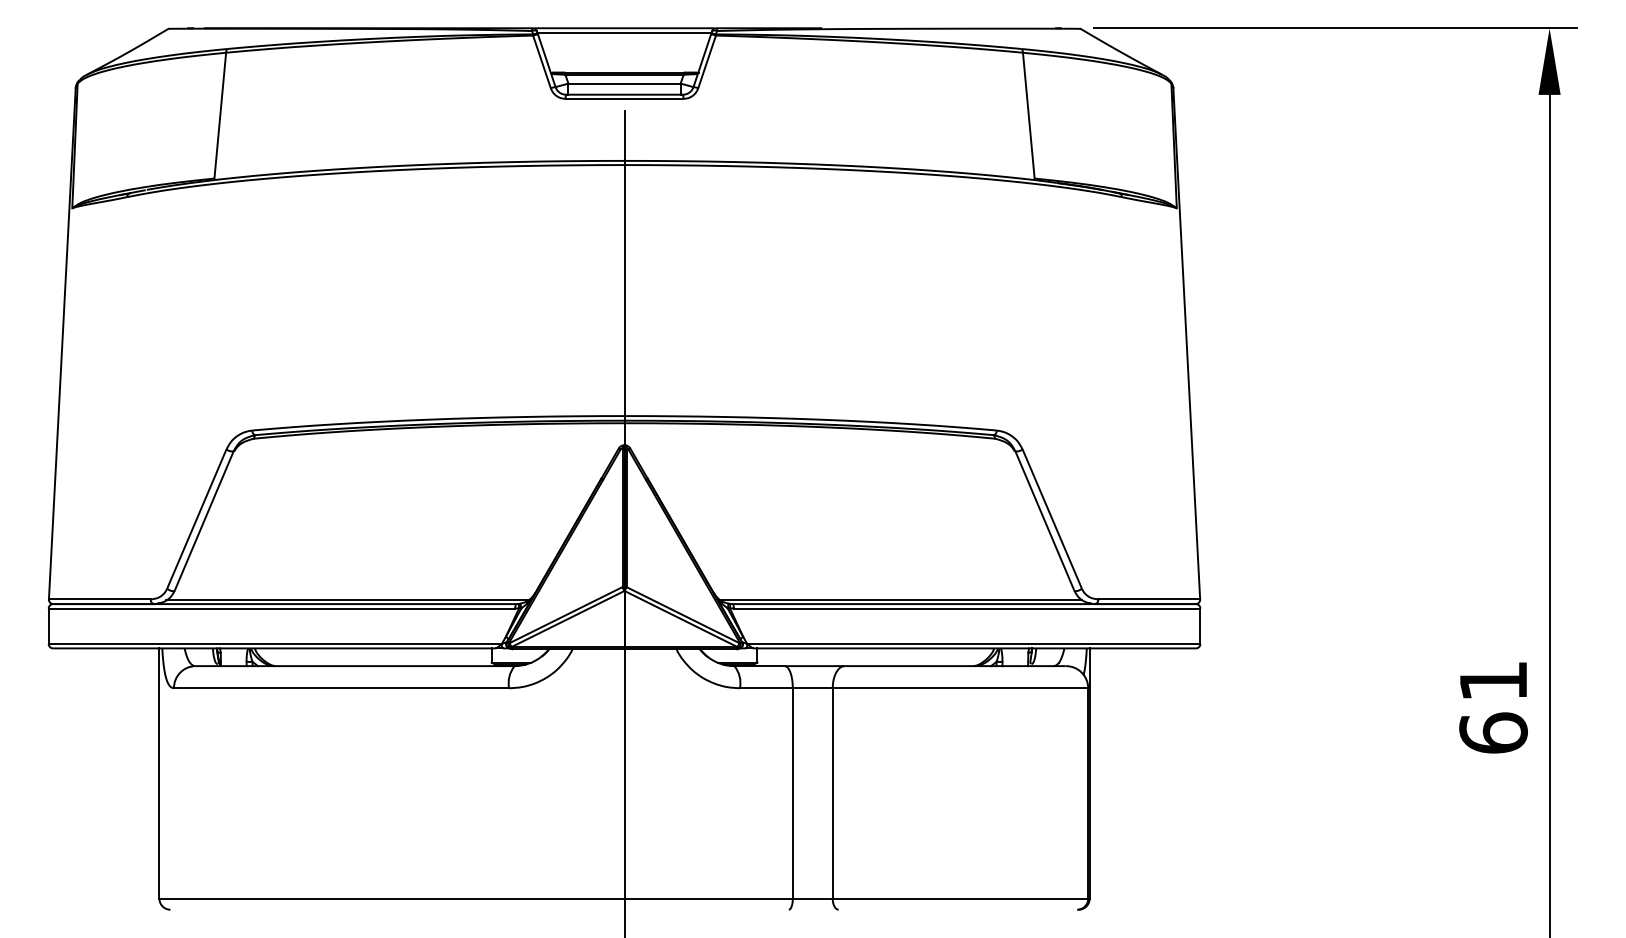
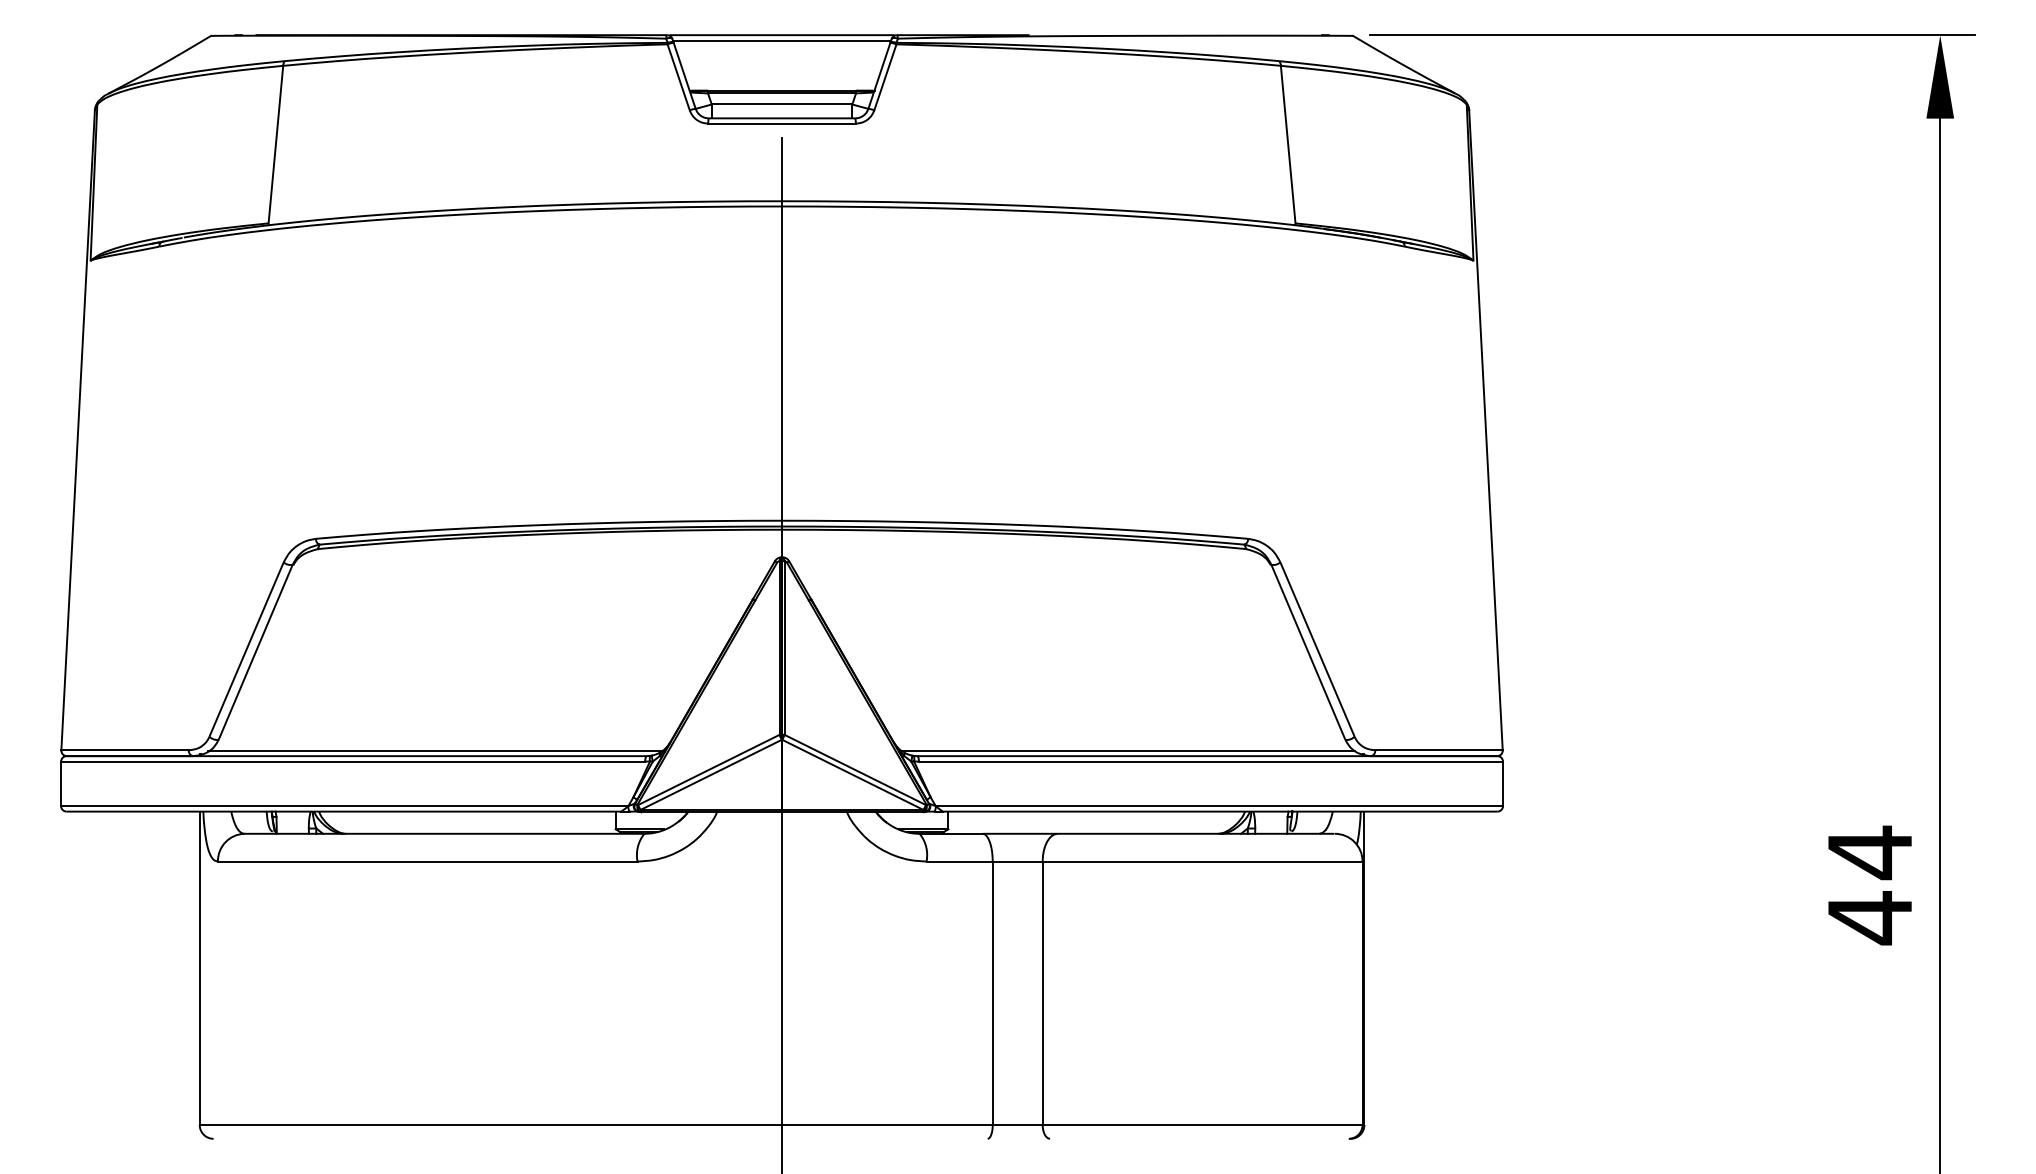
text: (1493, 707) -> (1870, 885), 61 -> 44

